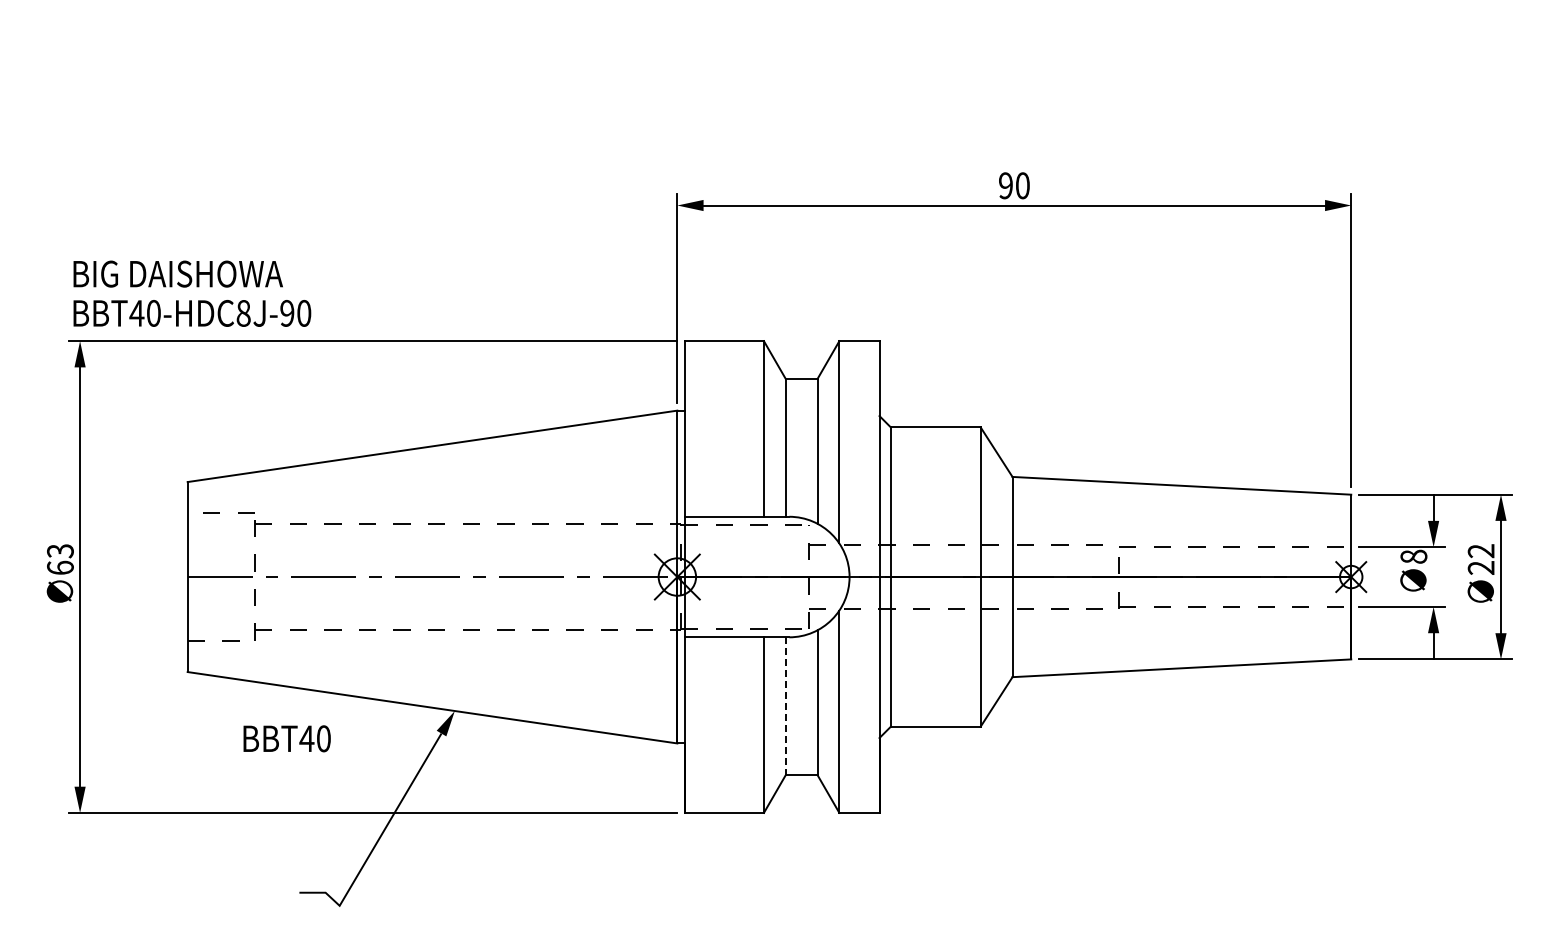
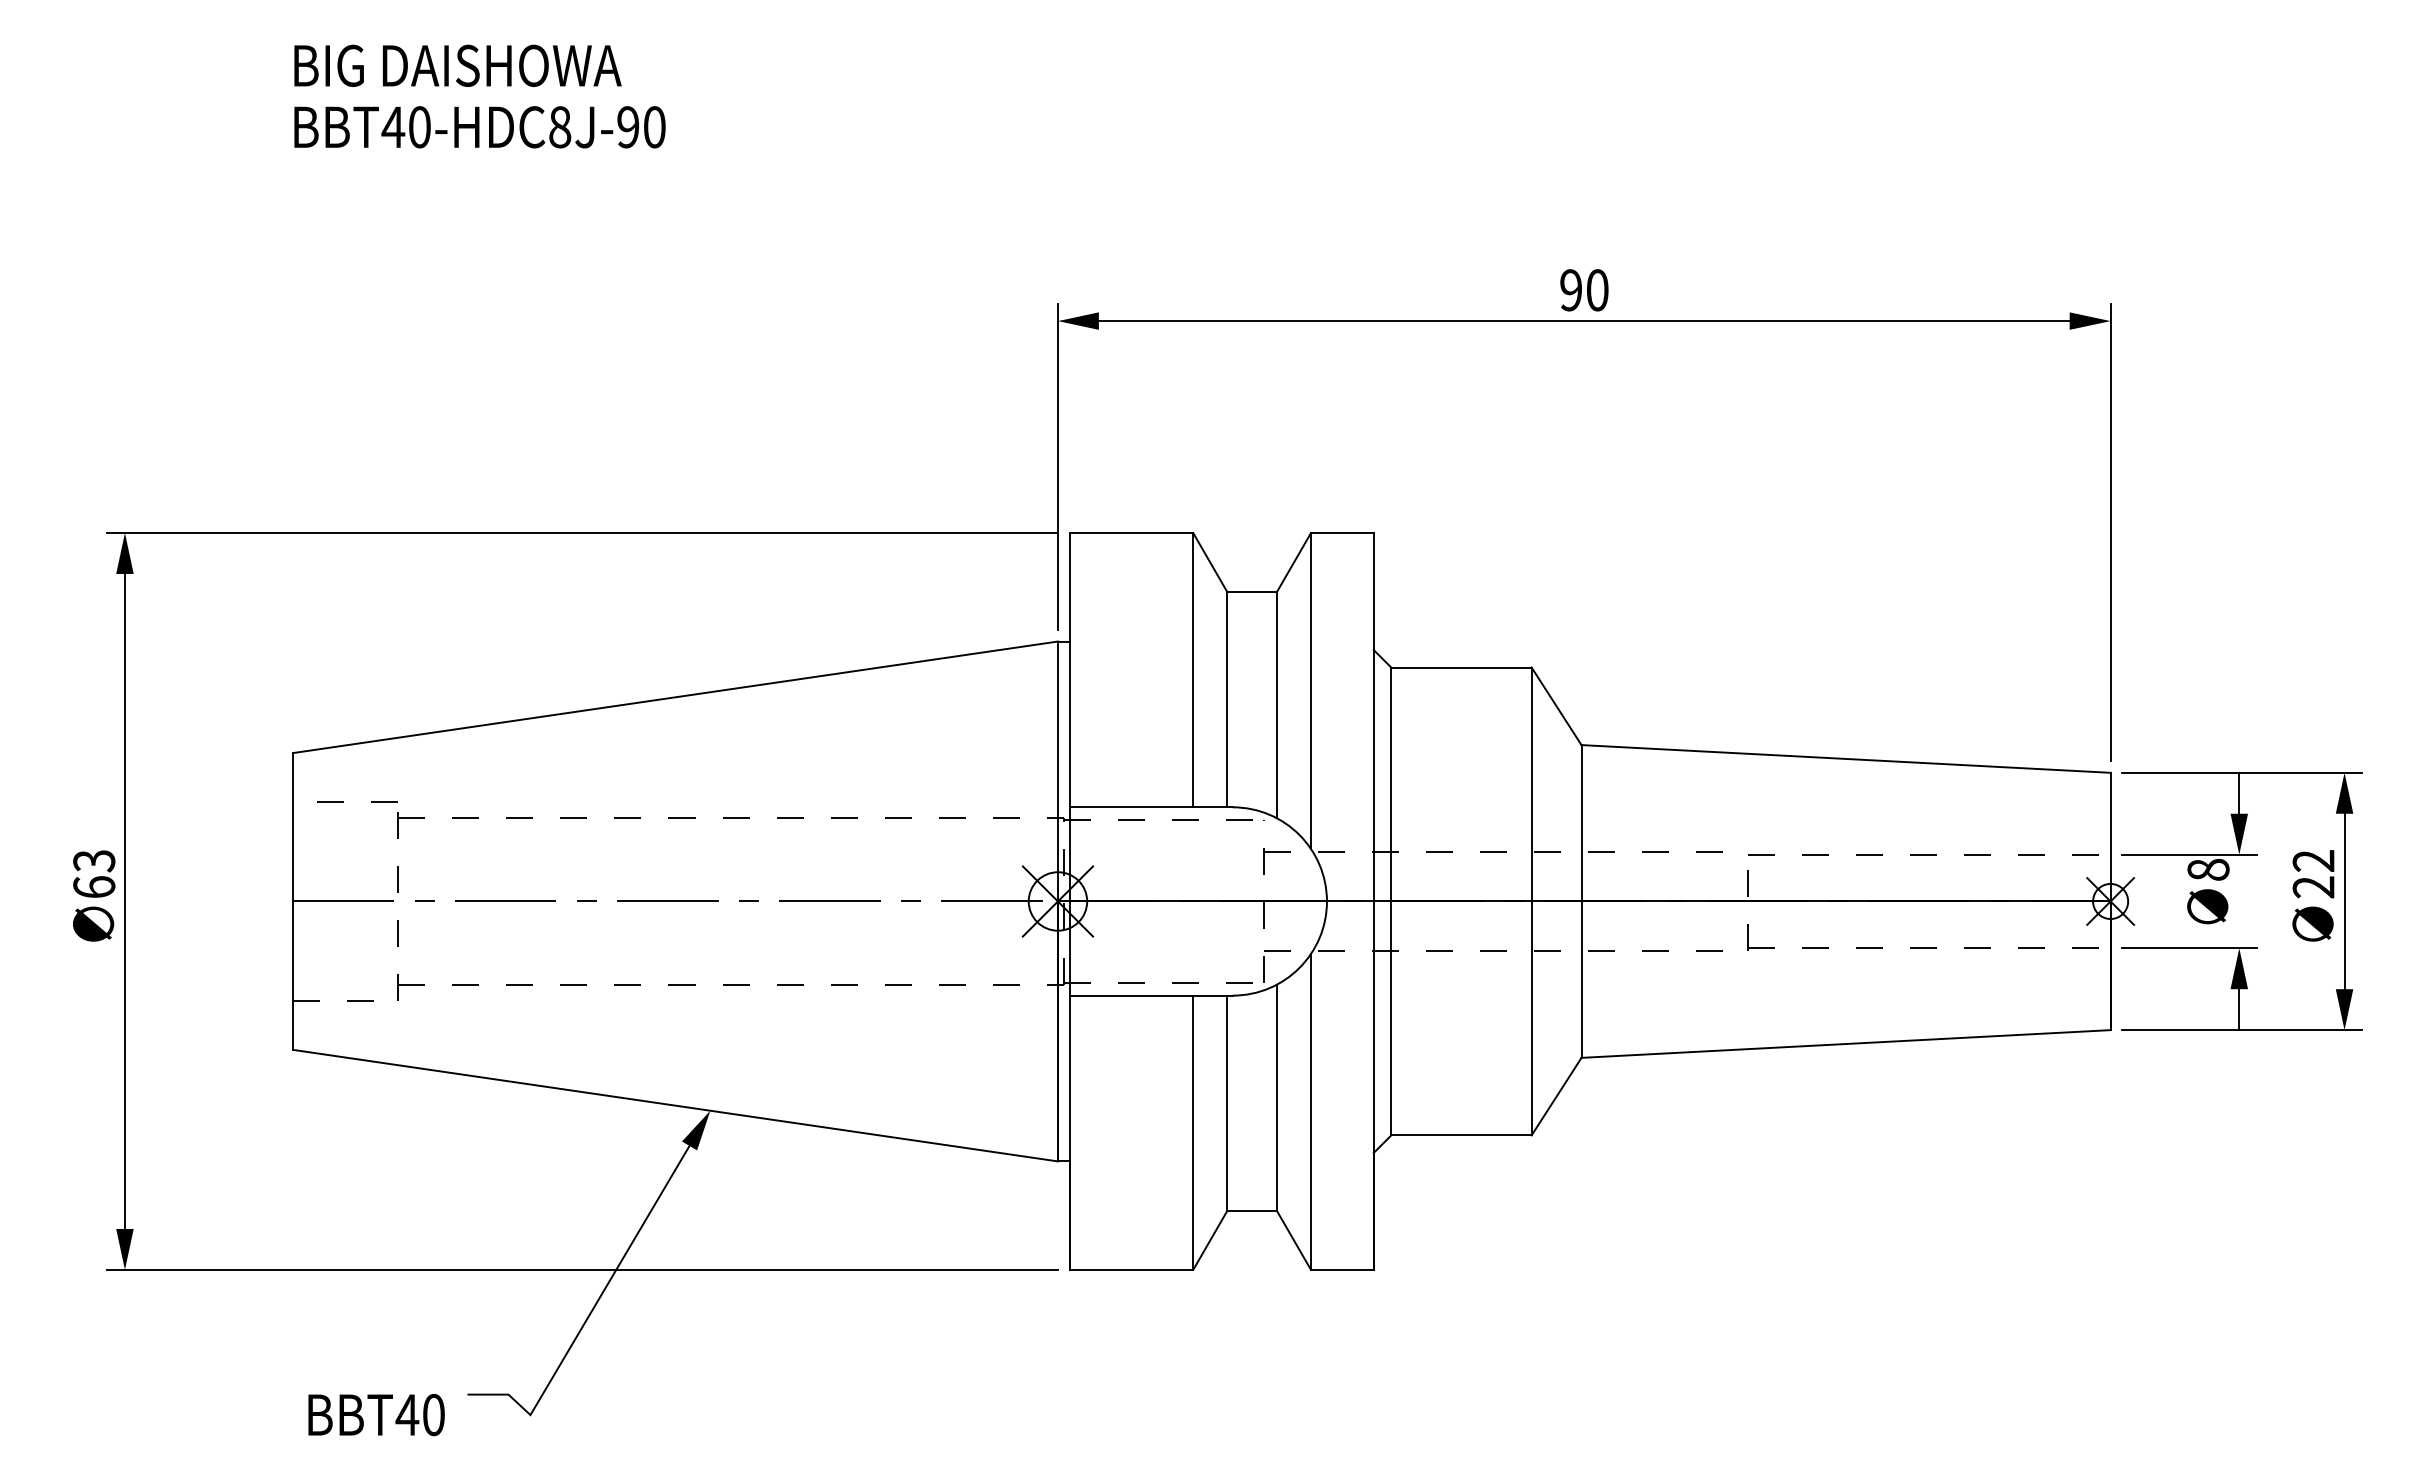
text: (192, 293) -> (480, 96), moved
line: (785, 706) -> (1226, 1103), dashed -> solid
text: (286, 738) -> (375, 1414), moved

